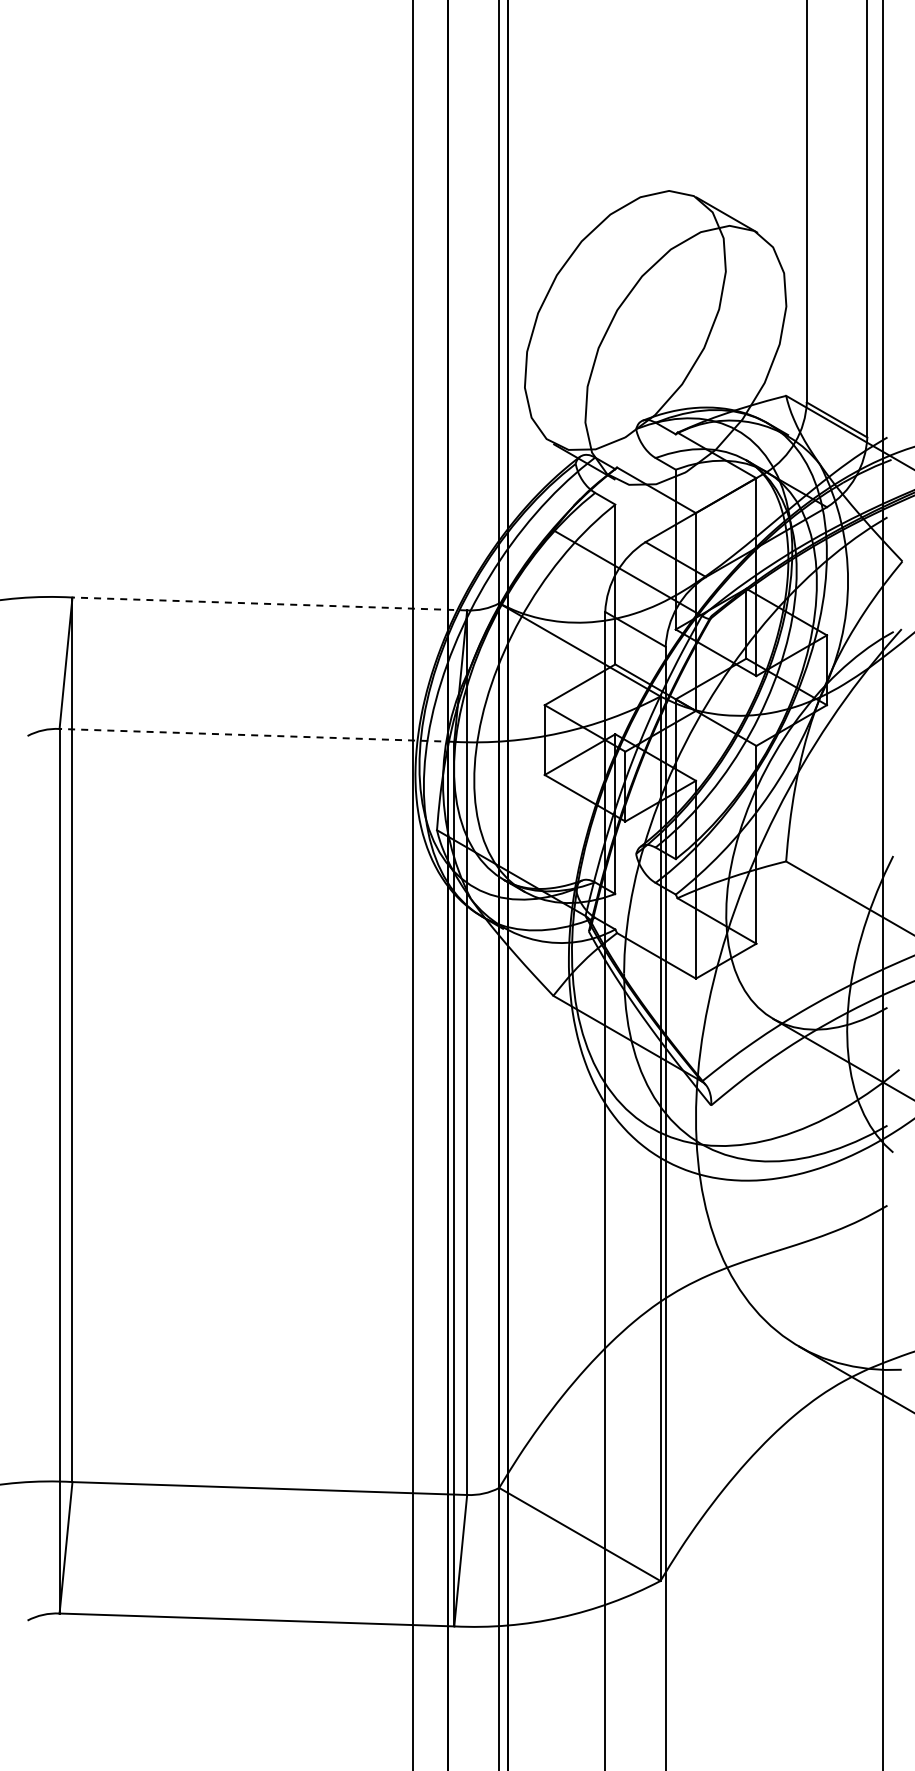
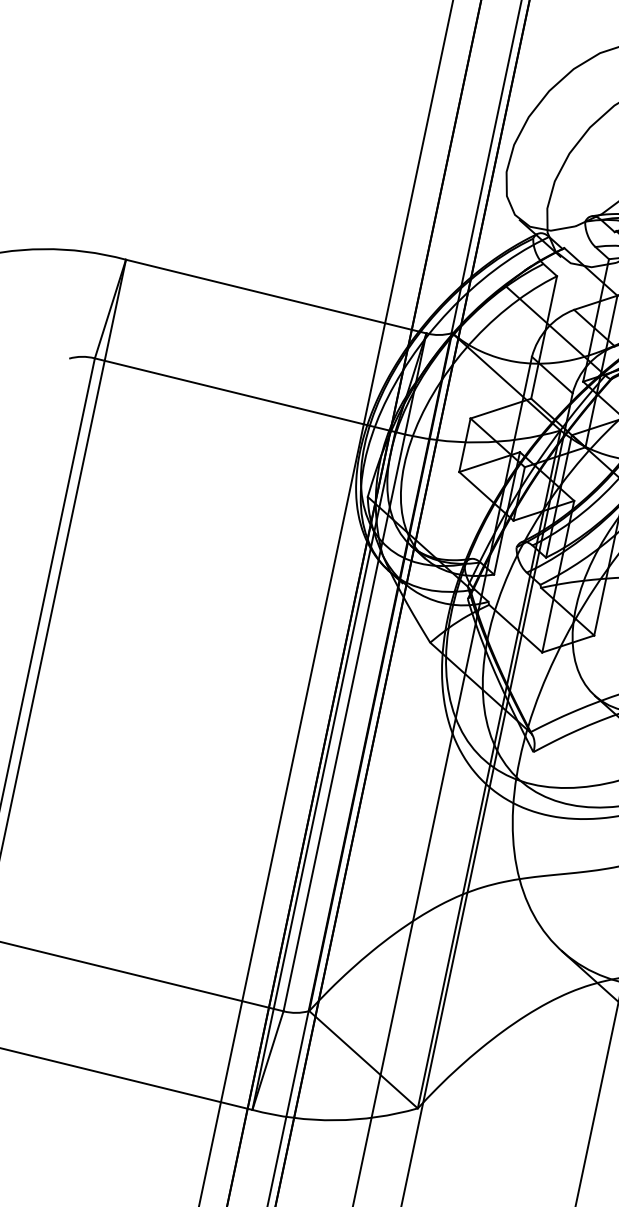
line: (269, 603) -> (276, 296), dashed -> solid
line: (256, 735) -> (244, 395), dashed -> solid

